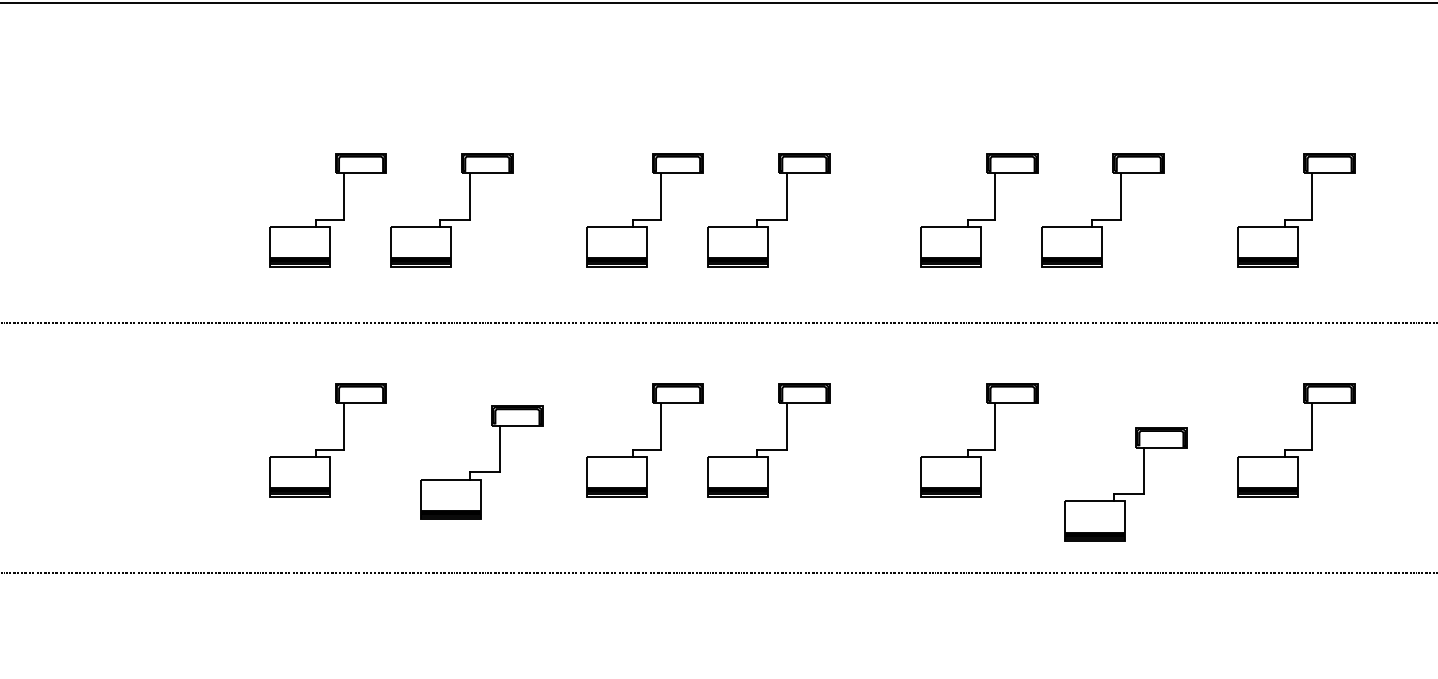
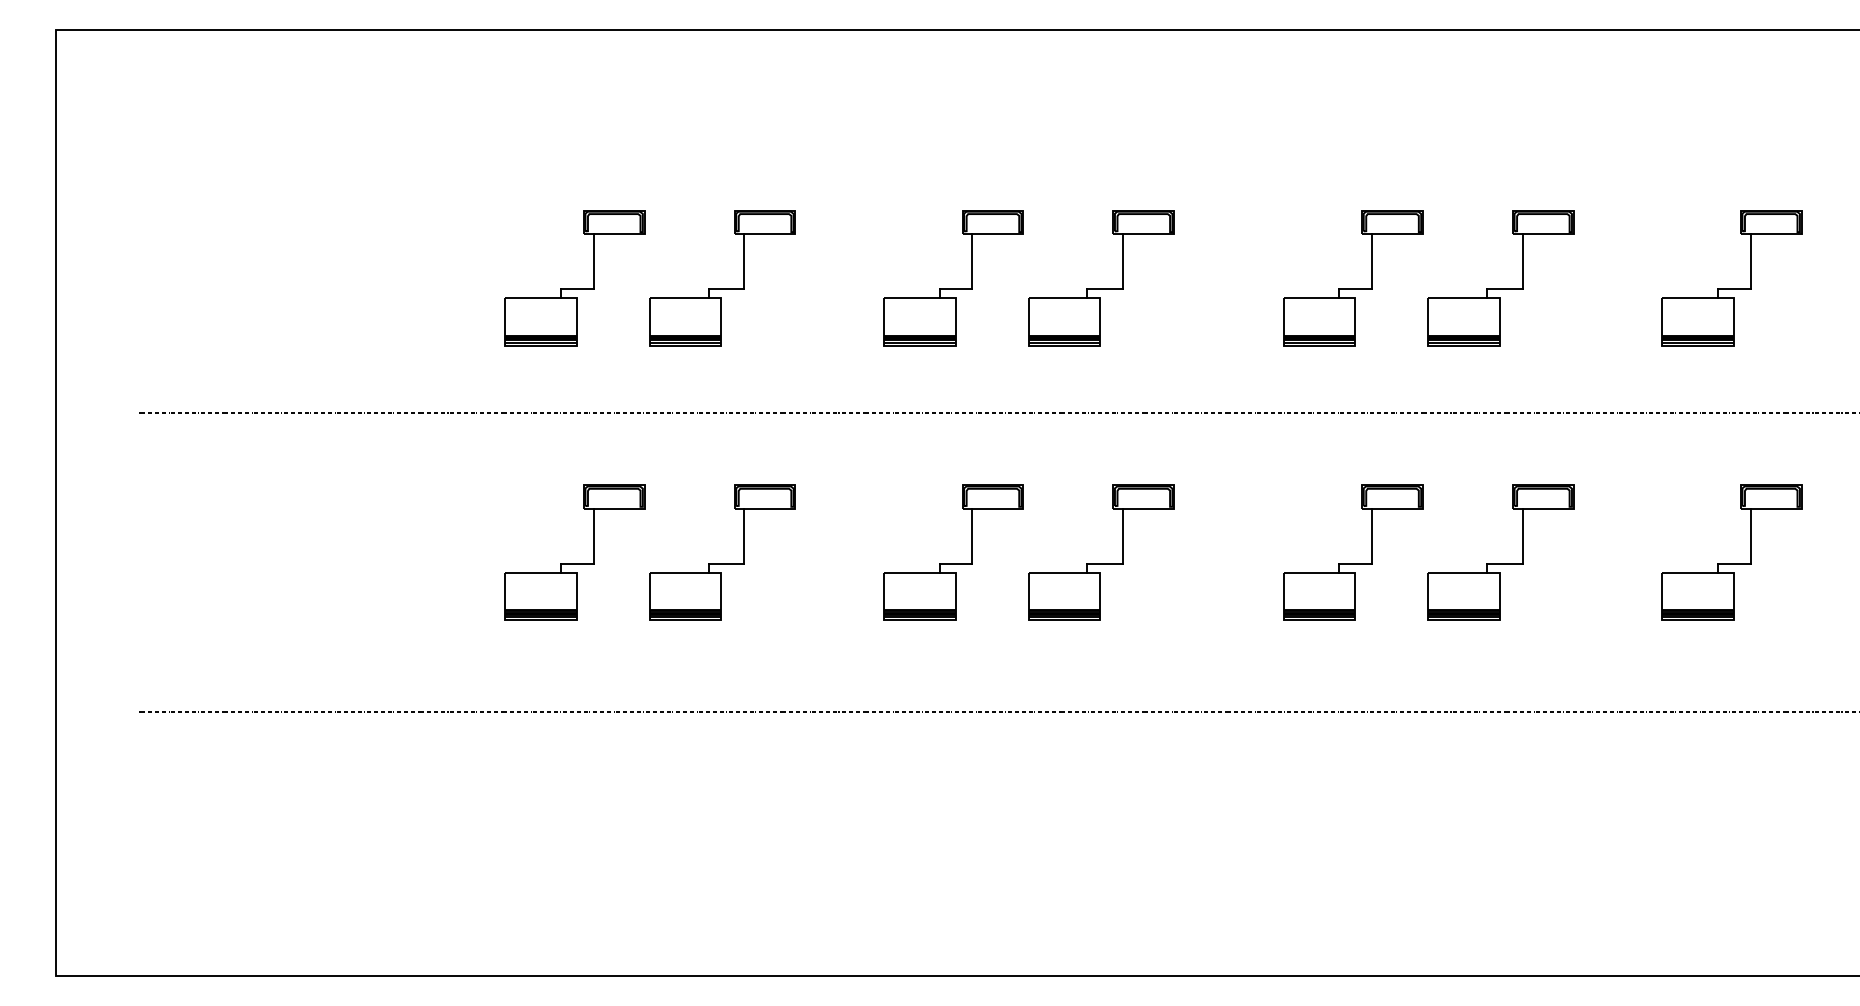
part: (481, 471) -> (722, 563), moved
part: (1125, 493) -> (1500, 563), moved

